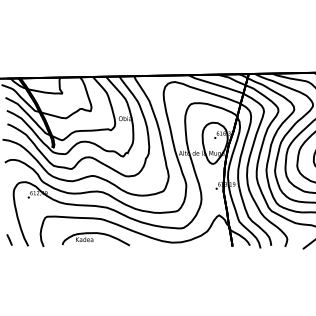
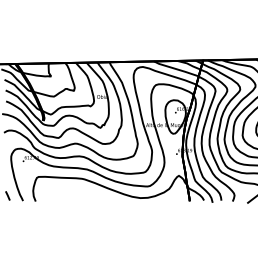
part: (95, 239) -> (77, 195), removed

